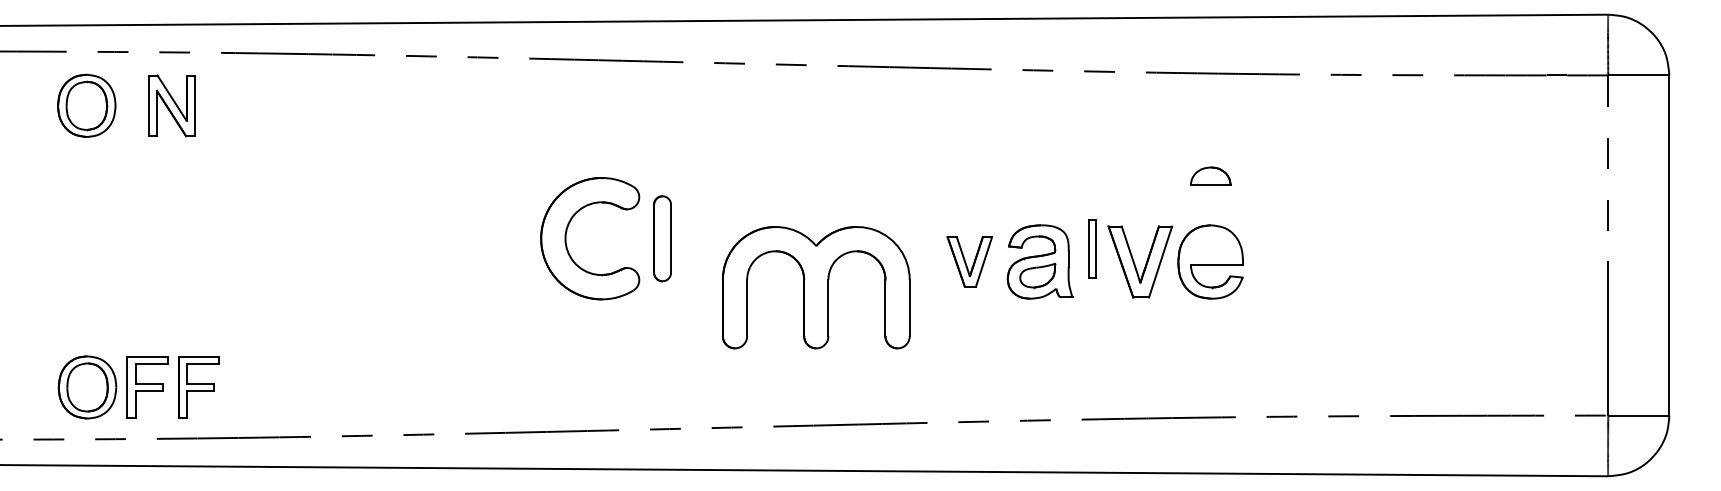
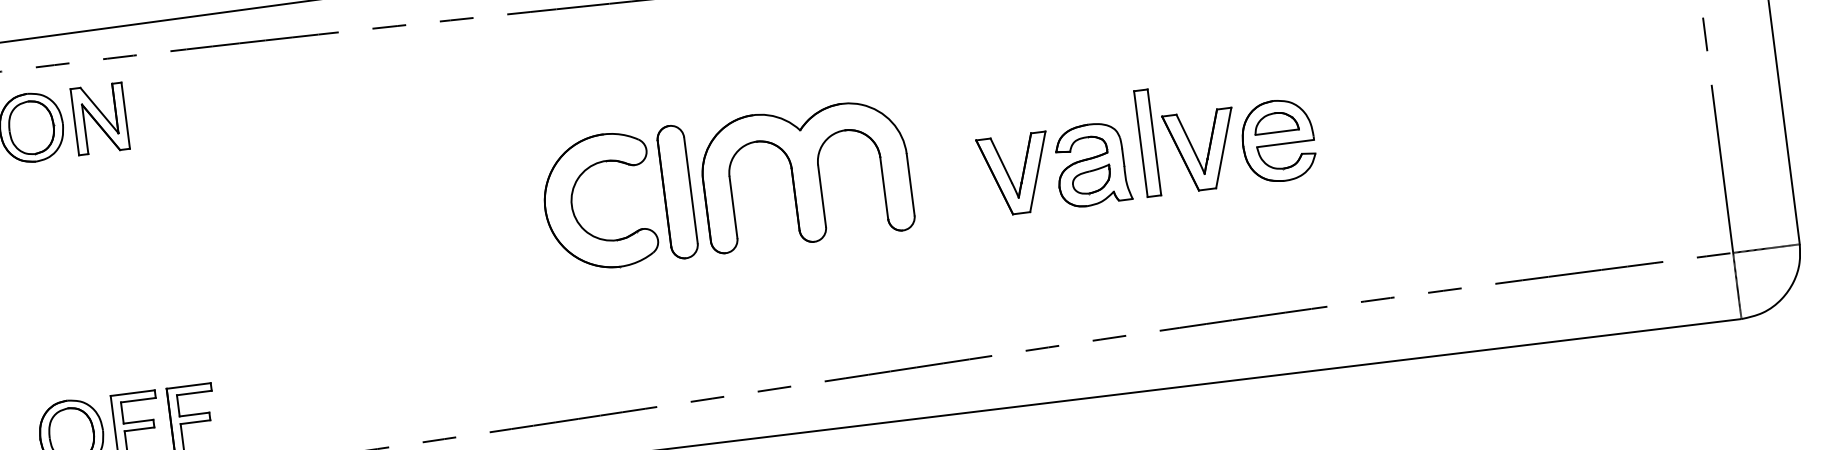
part: (171, 105) -> (99, 118), moved
part: (1210, 175) -> (1275, 121), moved
part: (662, 238) -> (677, 191), size x1.43
part: (1092, 248) -> (1147, 142), size x1.67
part: (969, 261) -> (1015, 174), size x1.43
part: (816, 287) -> (806, 175), moved

